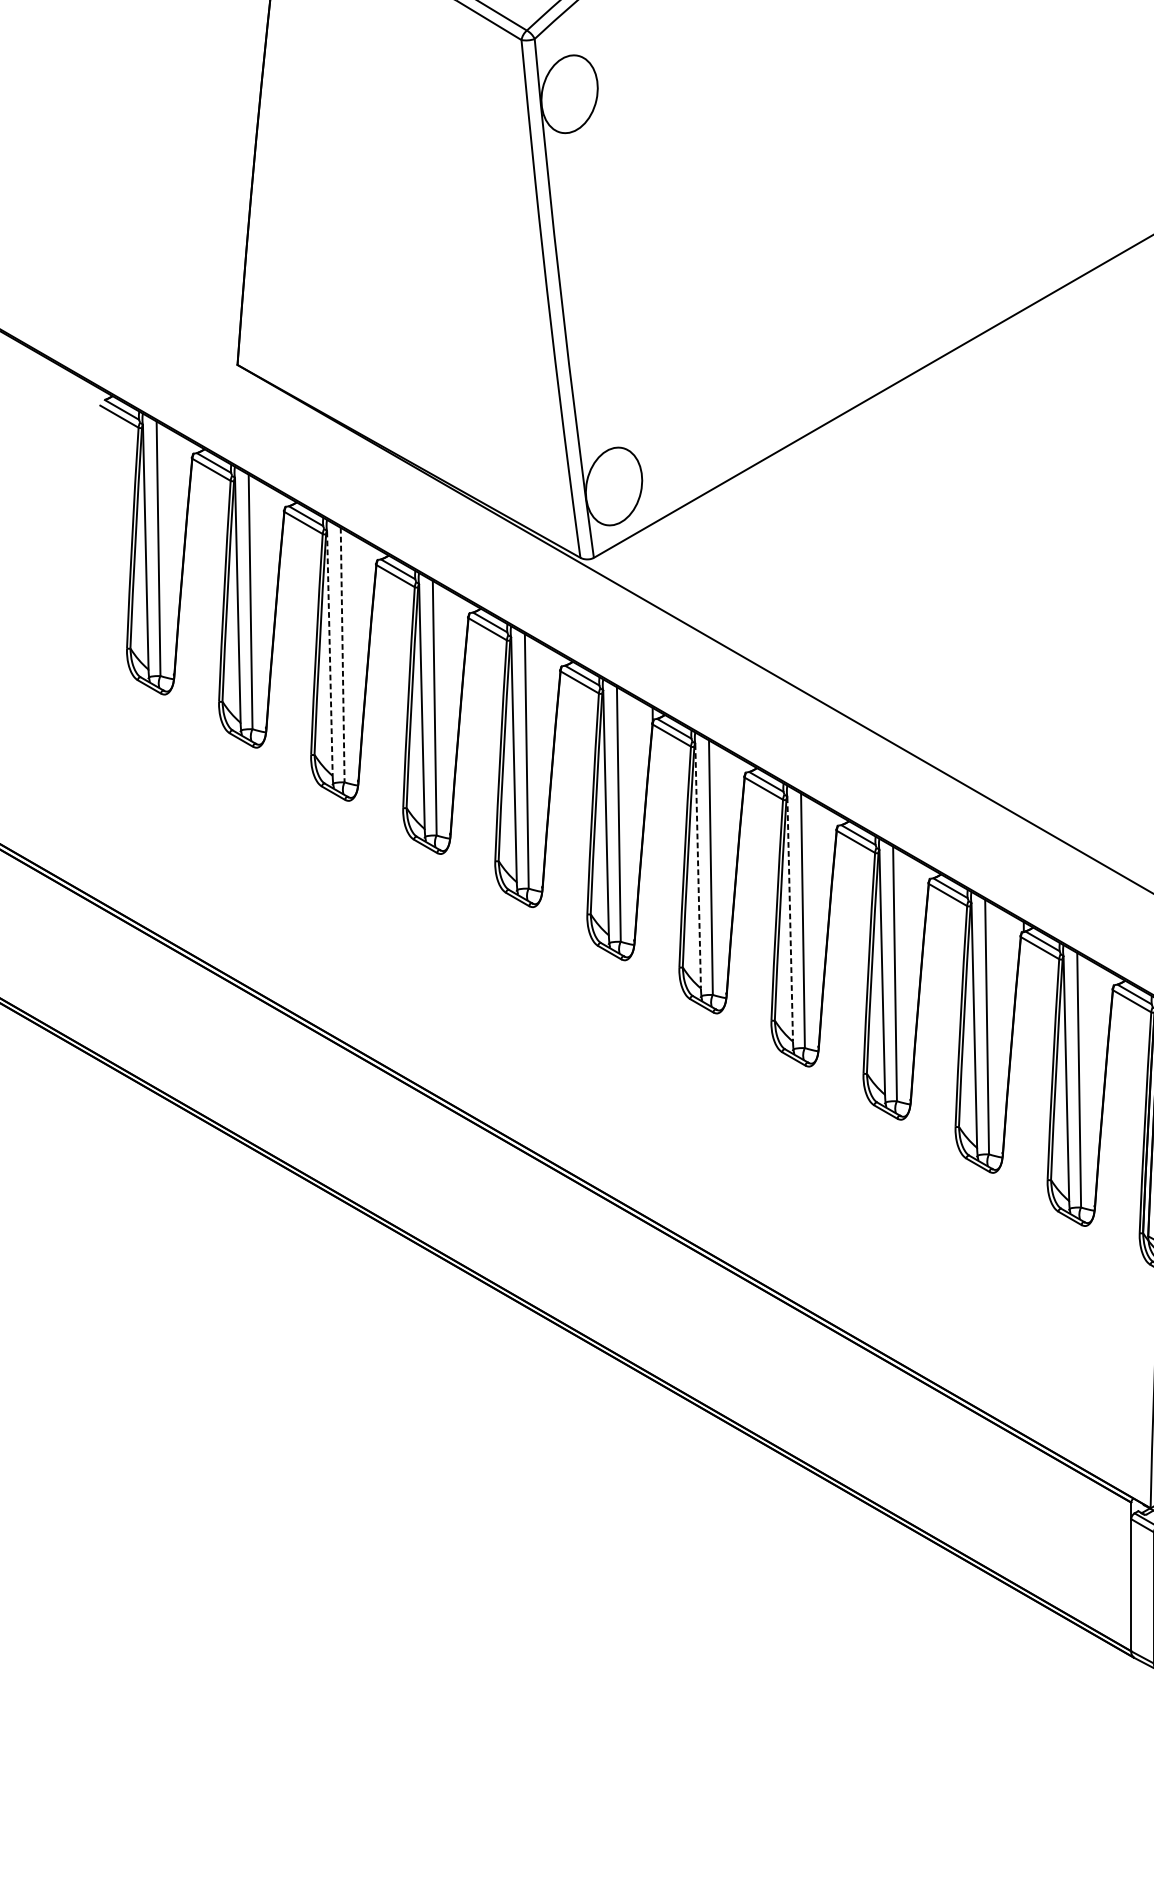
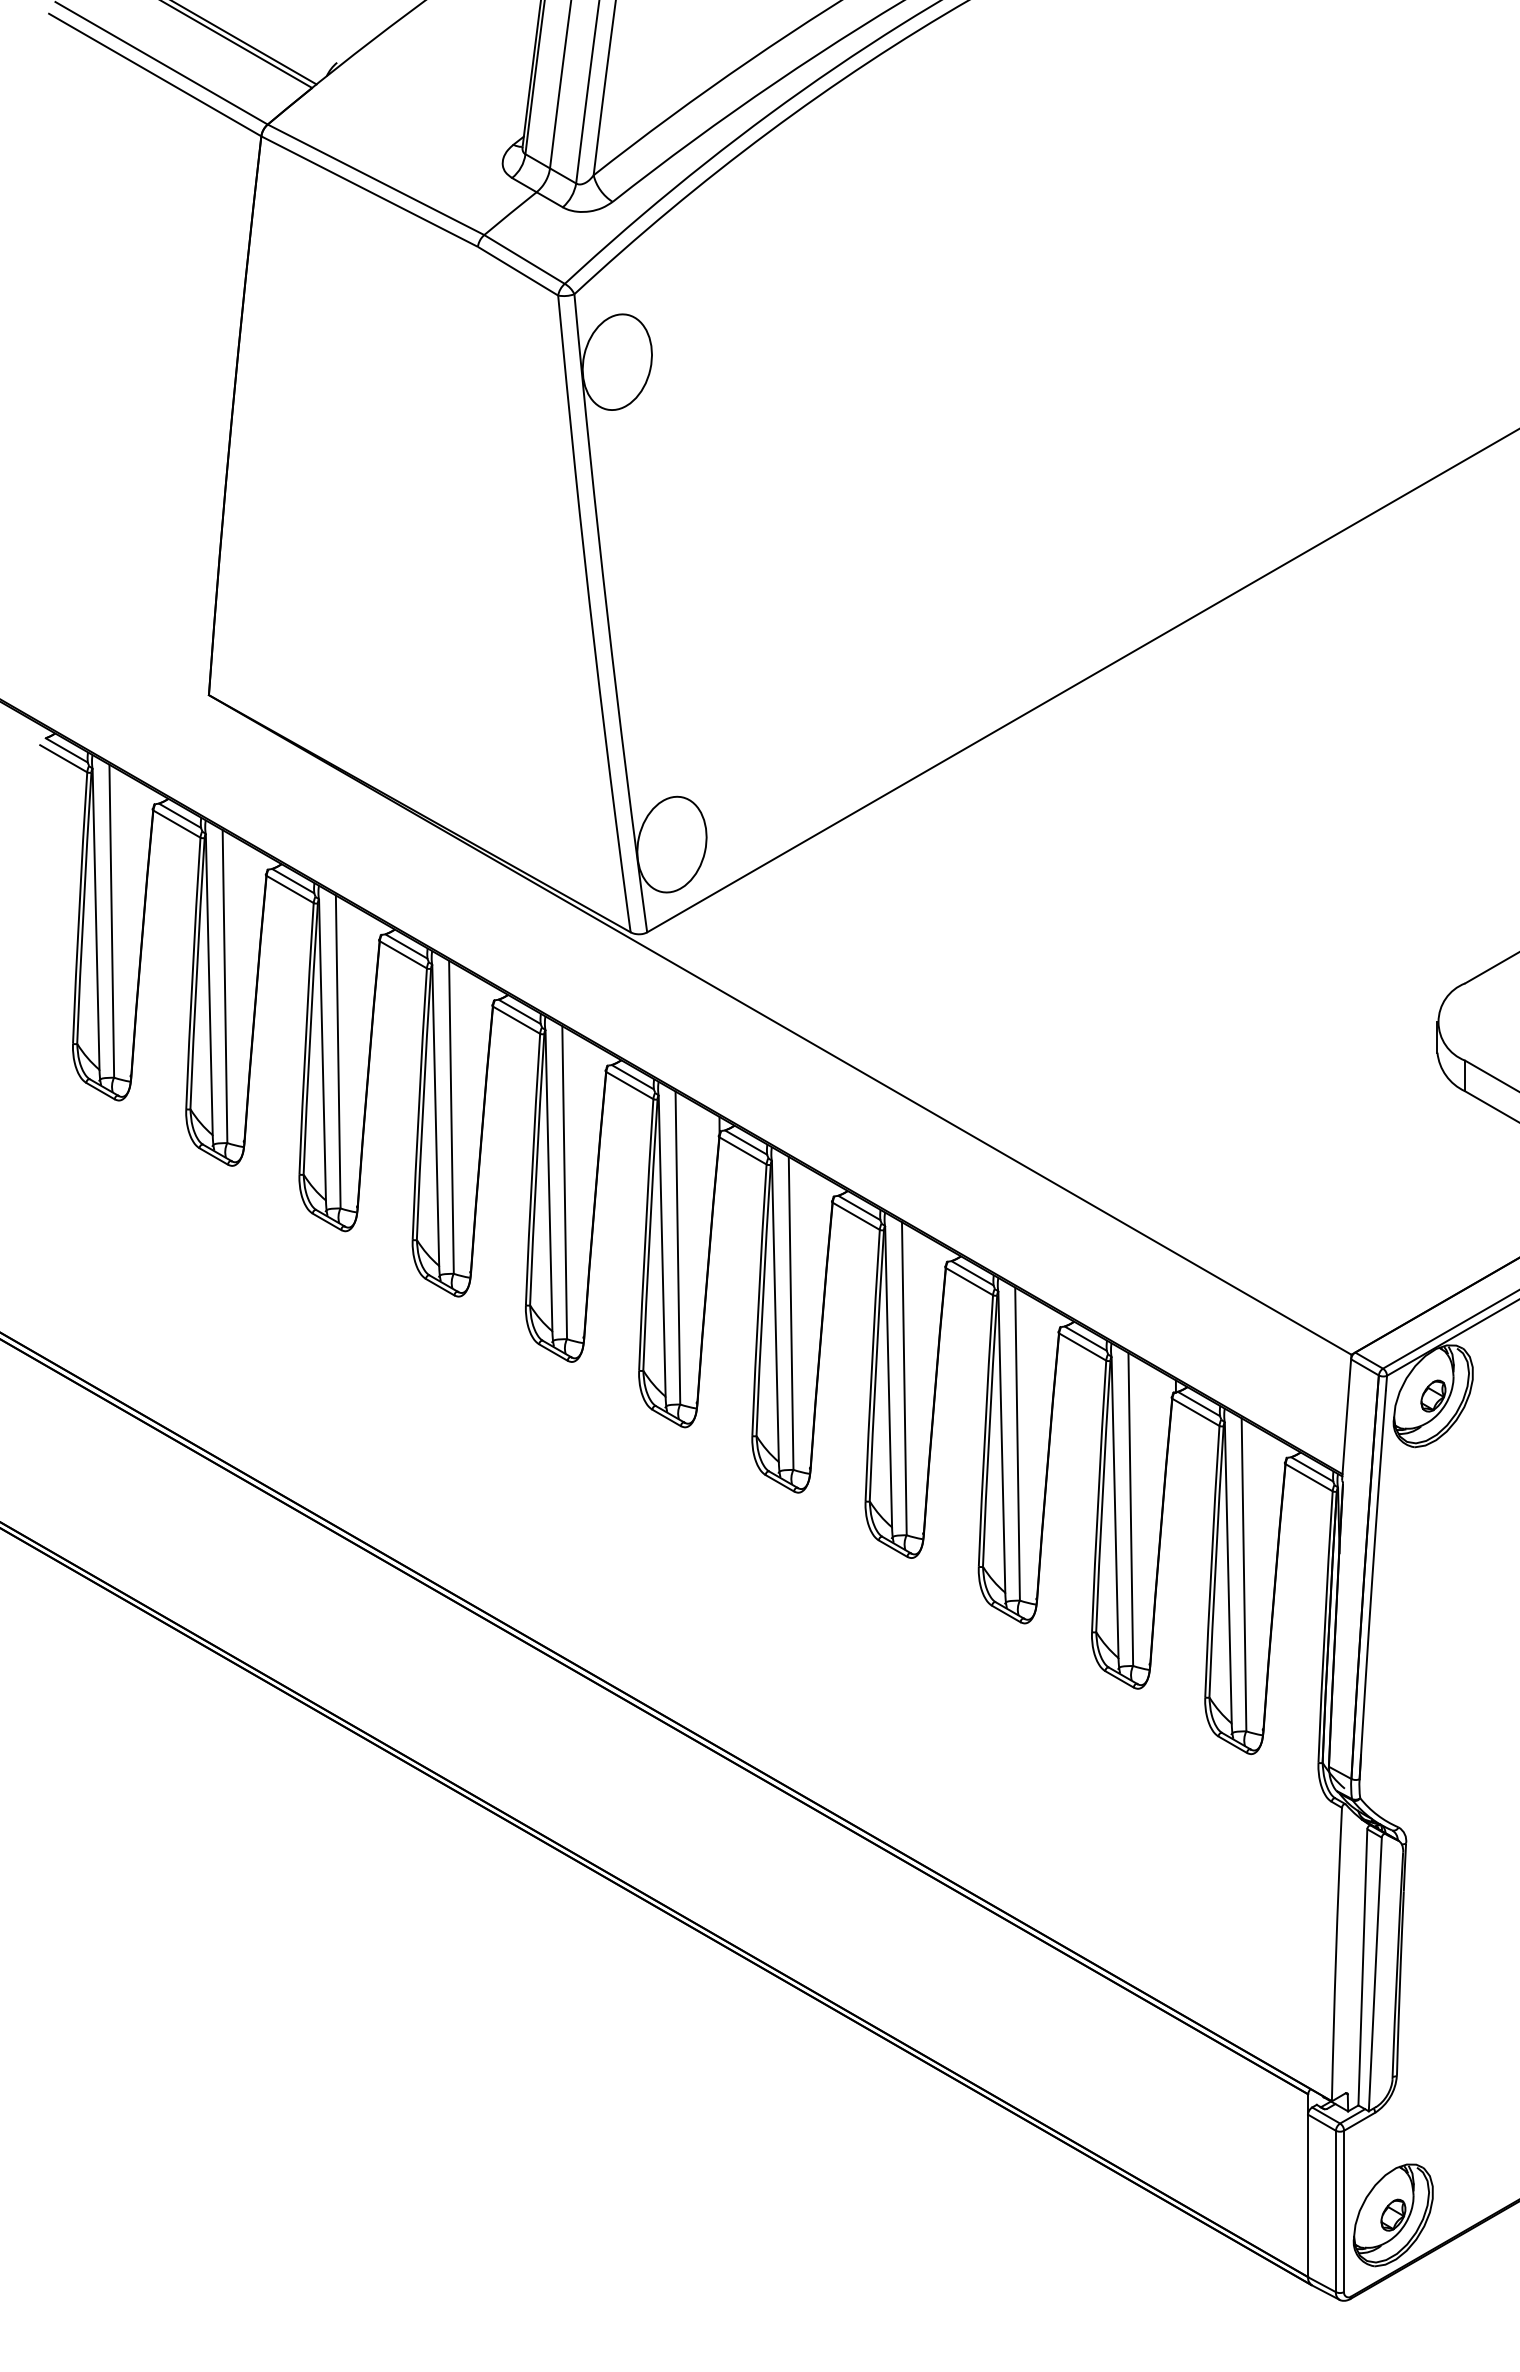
line: (329, 653) -> (322, 1050), dashed -> solid
line: (342, 654) -> (338, 1051), dashed -> solid
line: (698, 866) -> (775, 1312), dashed -> solid
line: (790, 919) -> (888, 1377), dashed -> solid

